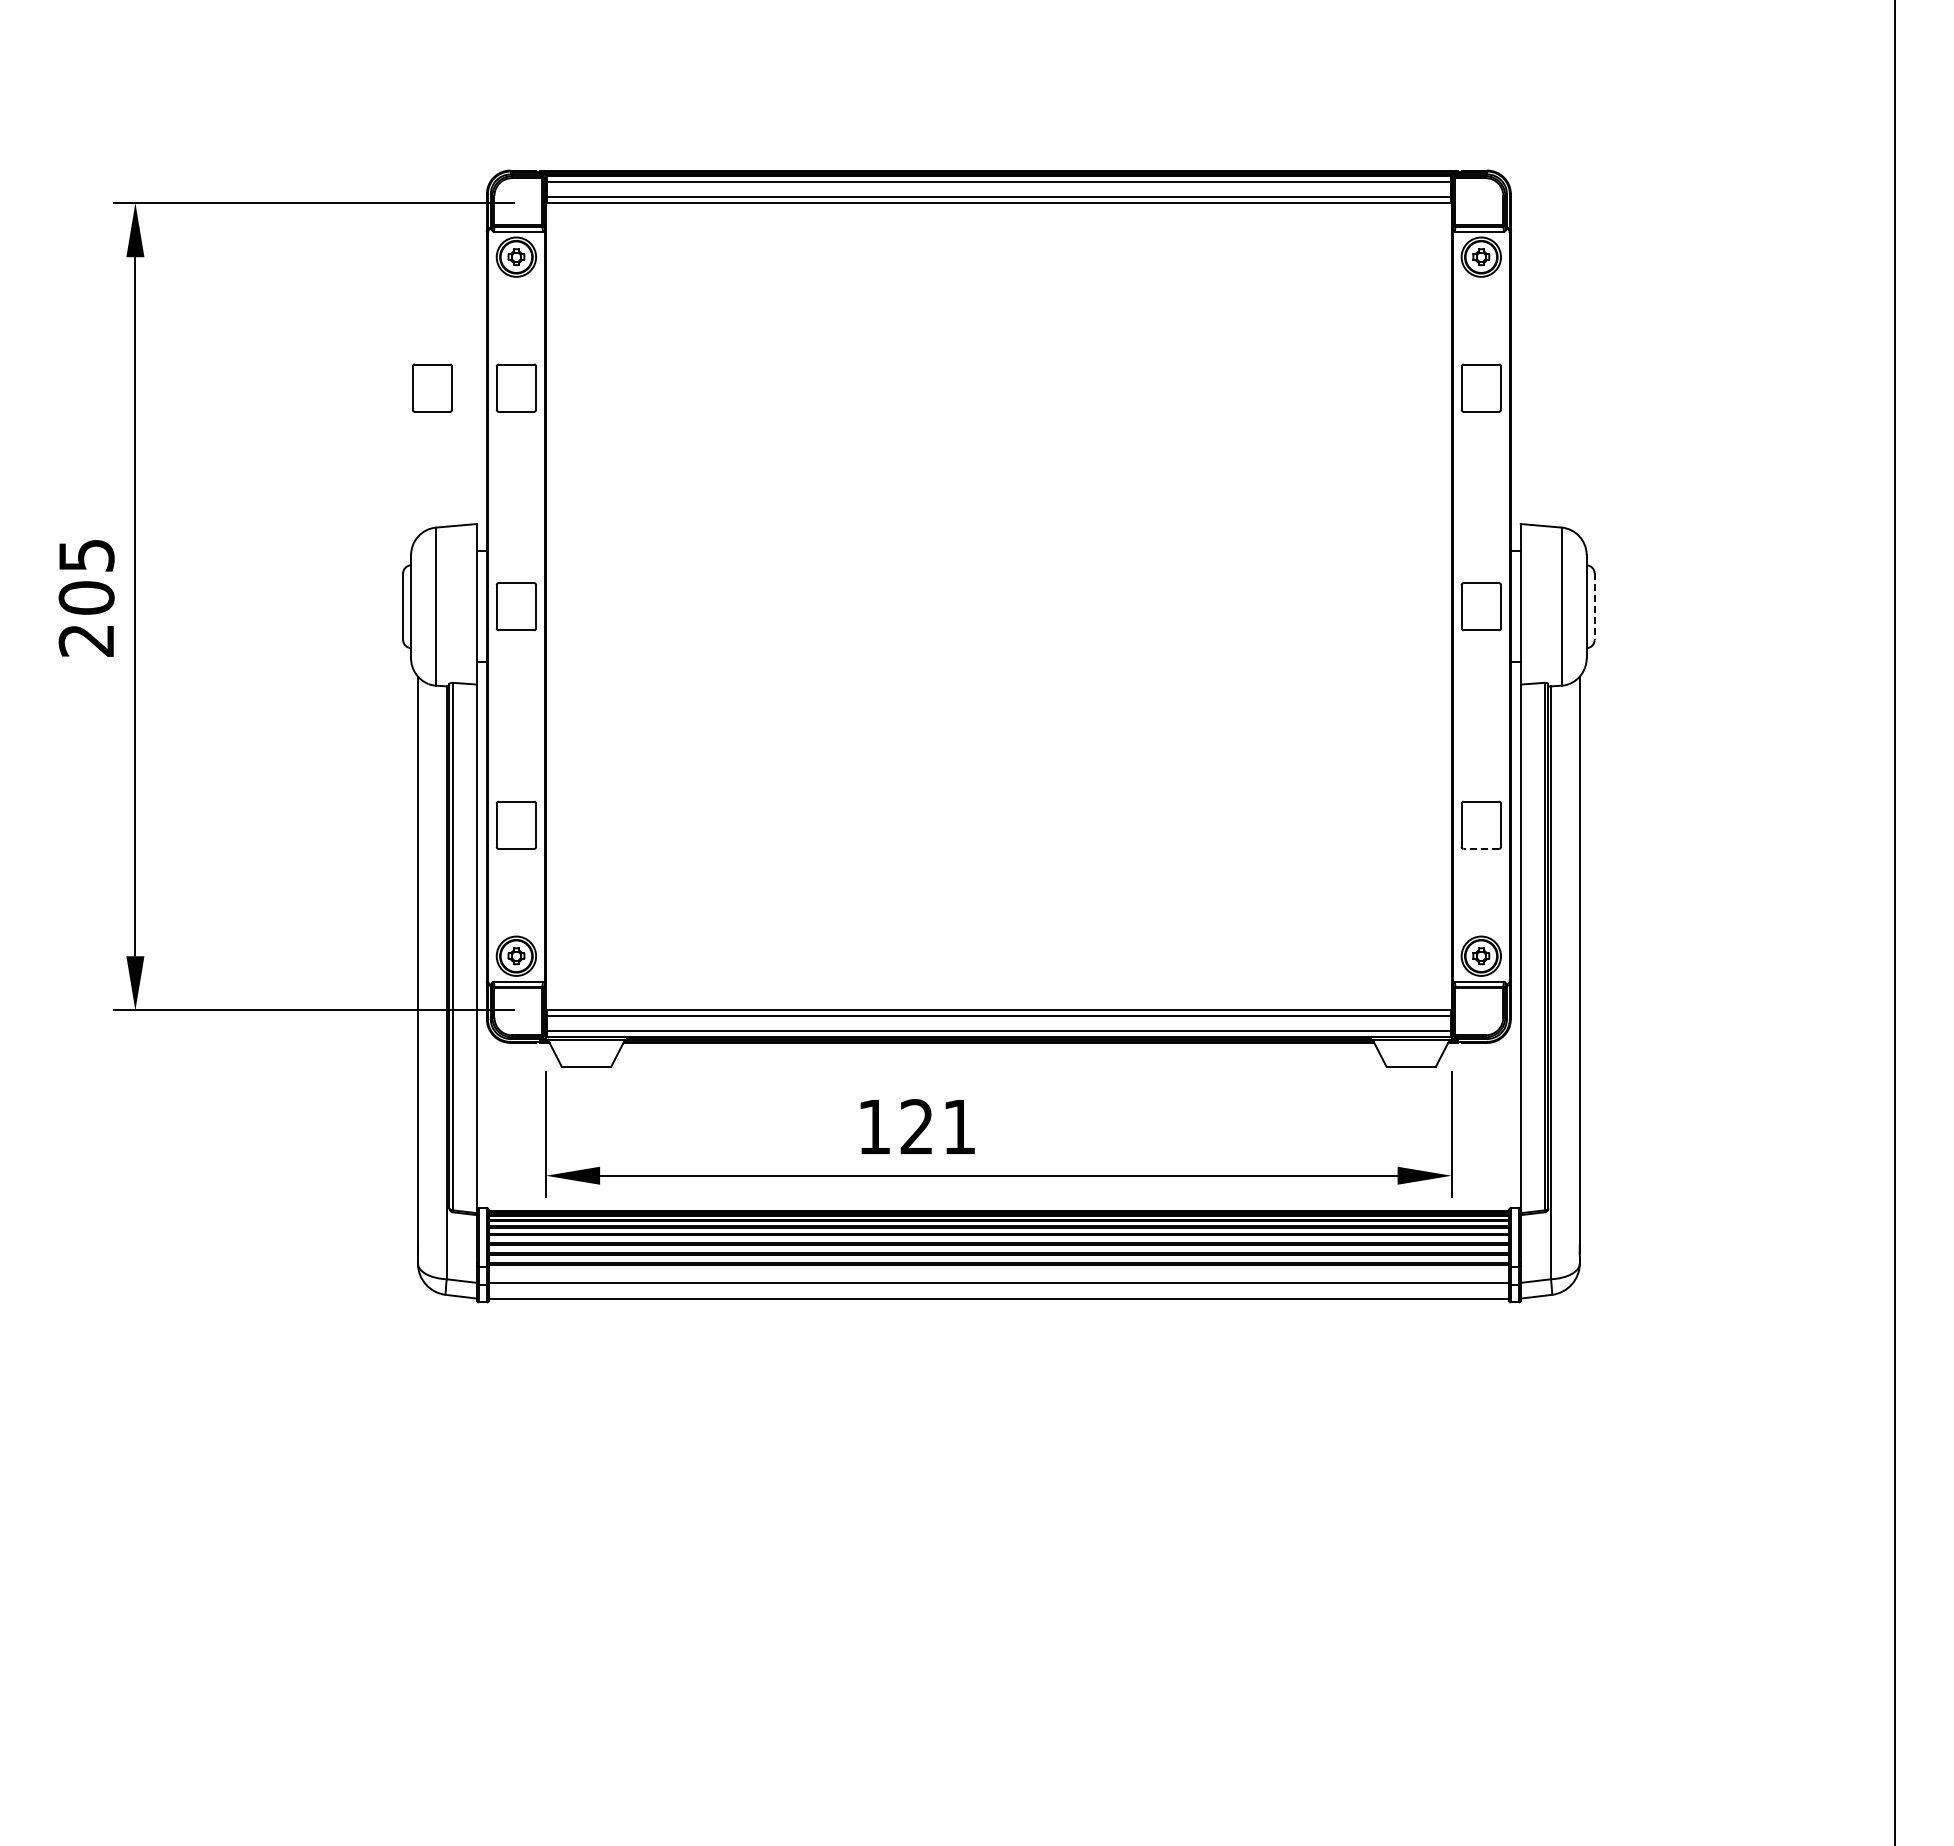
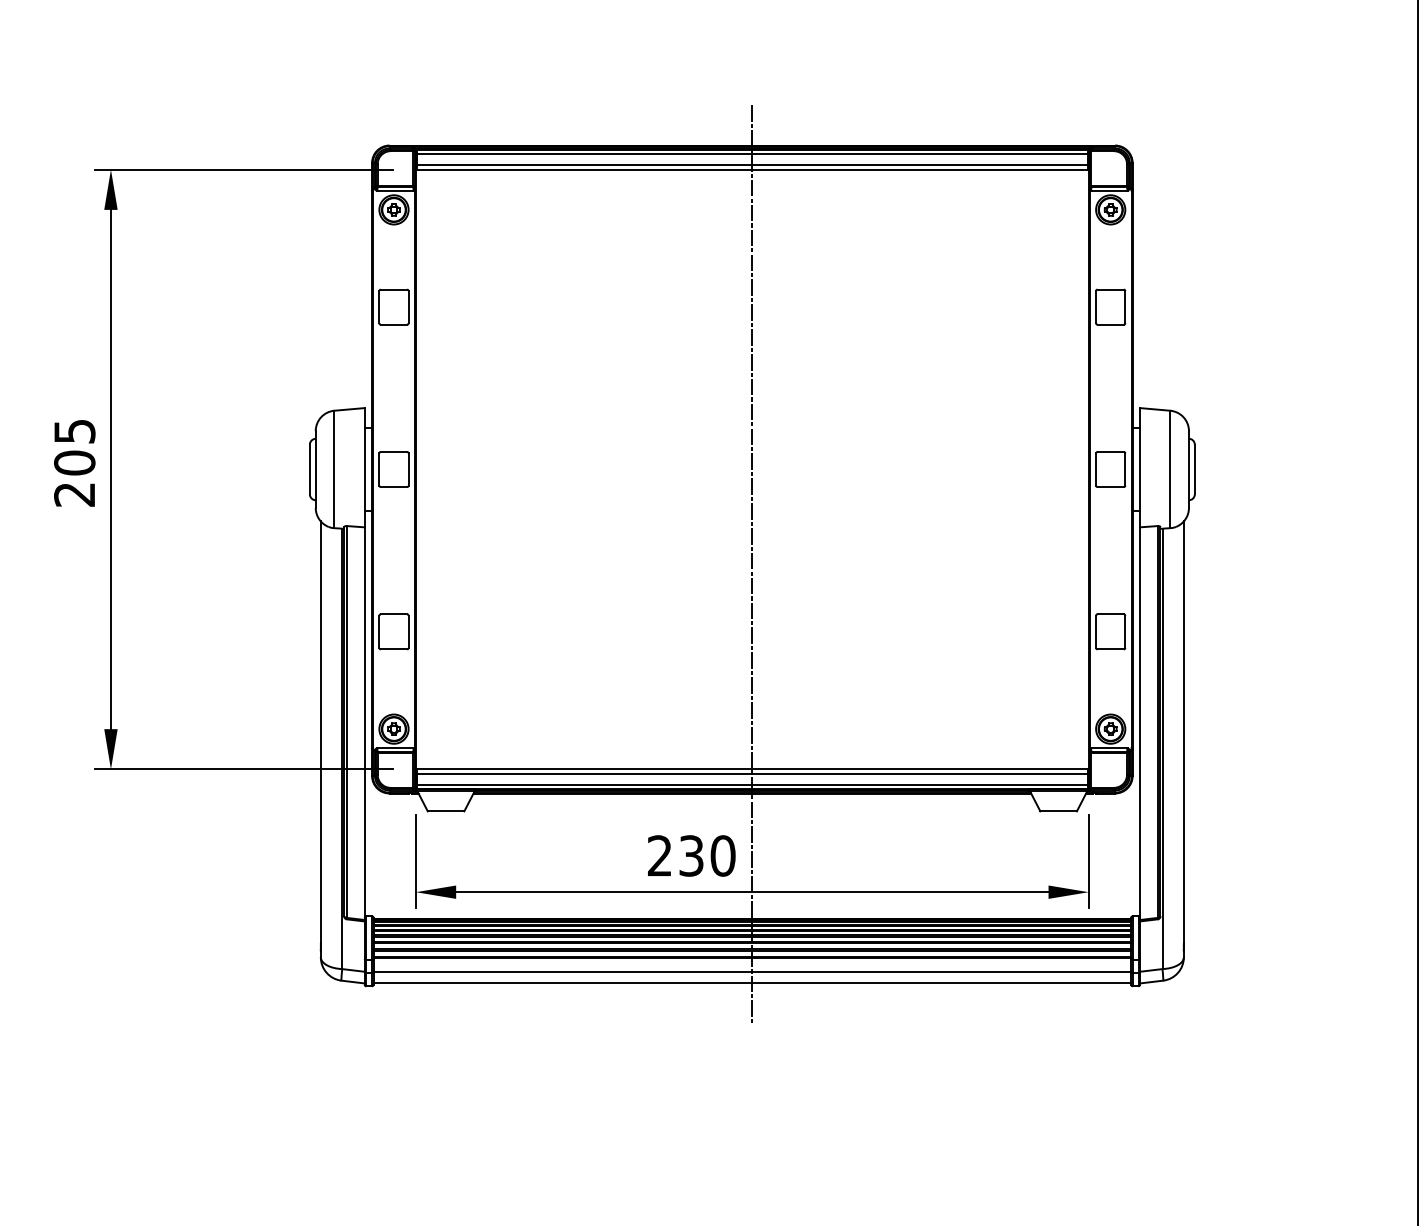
part: (432, 387) -> (331, 306), removed
line: (1594, 607) -> (1194, 470), dashed -> solid
line: (998, 734) -> (752, 564), added
line: (1481, 848) -> (1110, 649), dashed -> solid
text: (917, 1127) -> (691, 856), 121 -> 230

